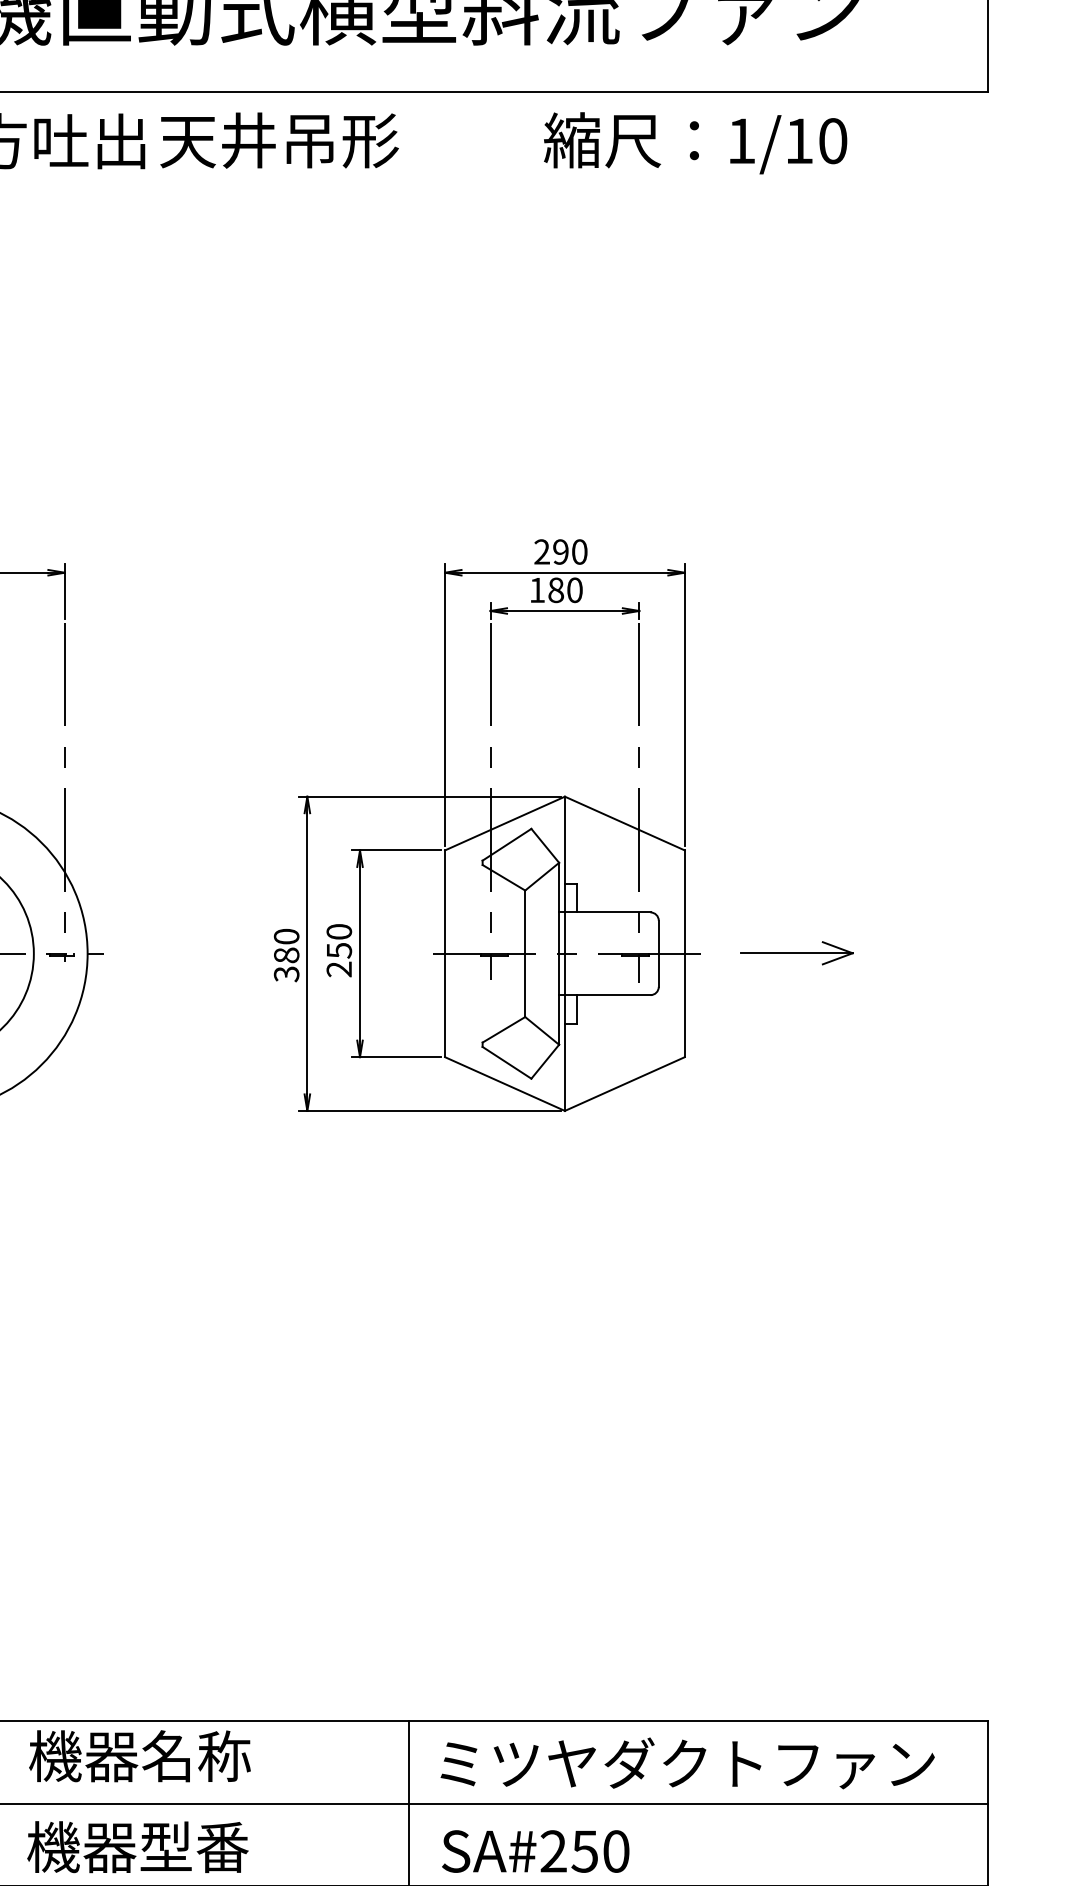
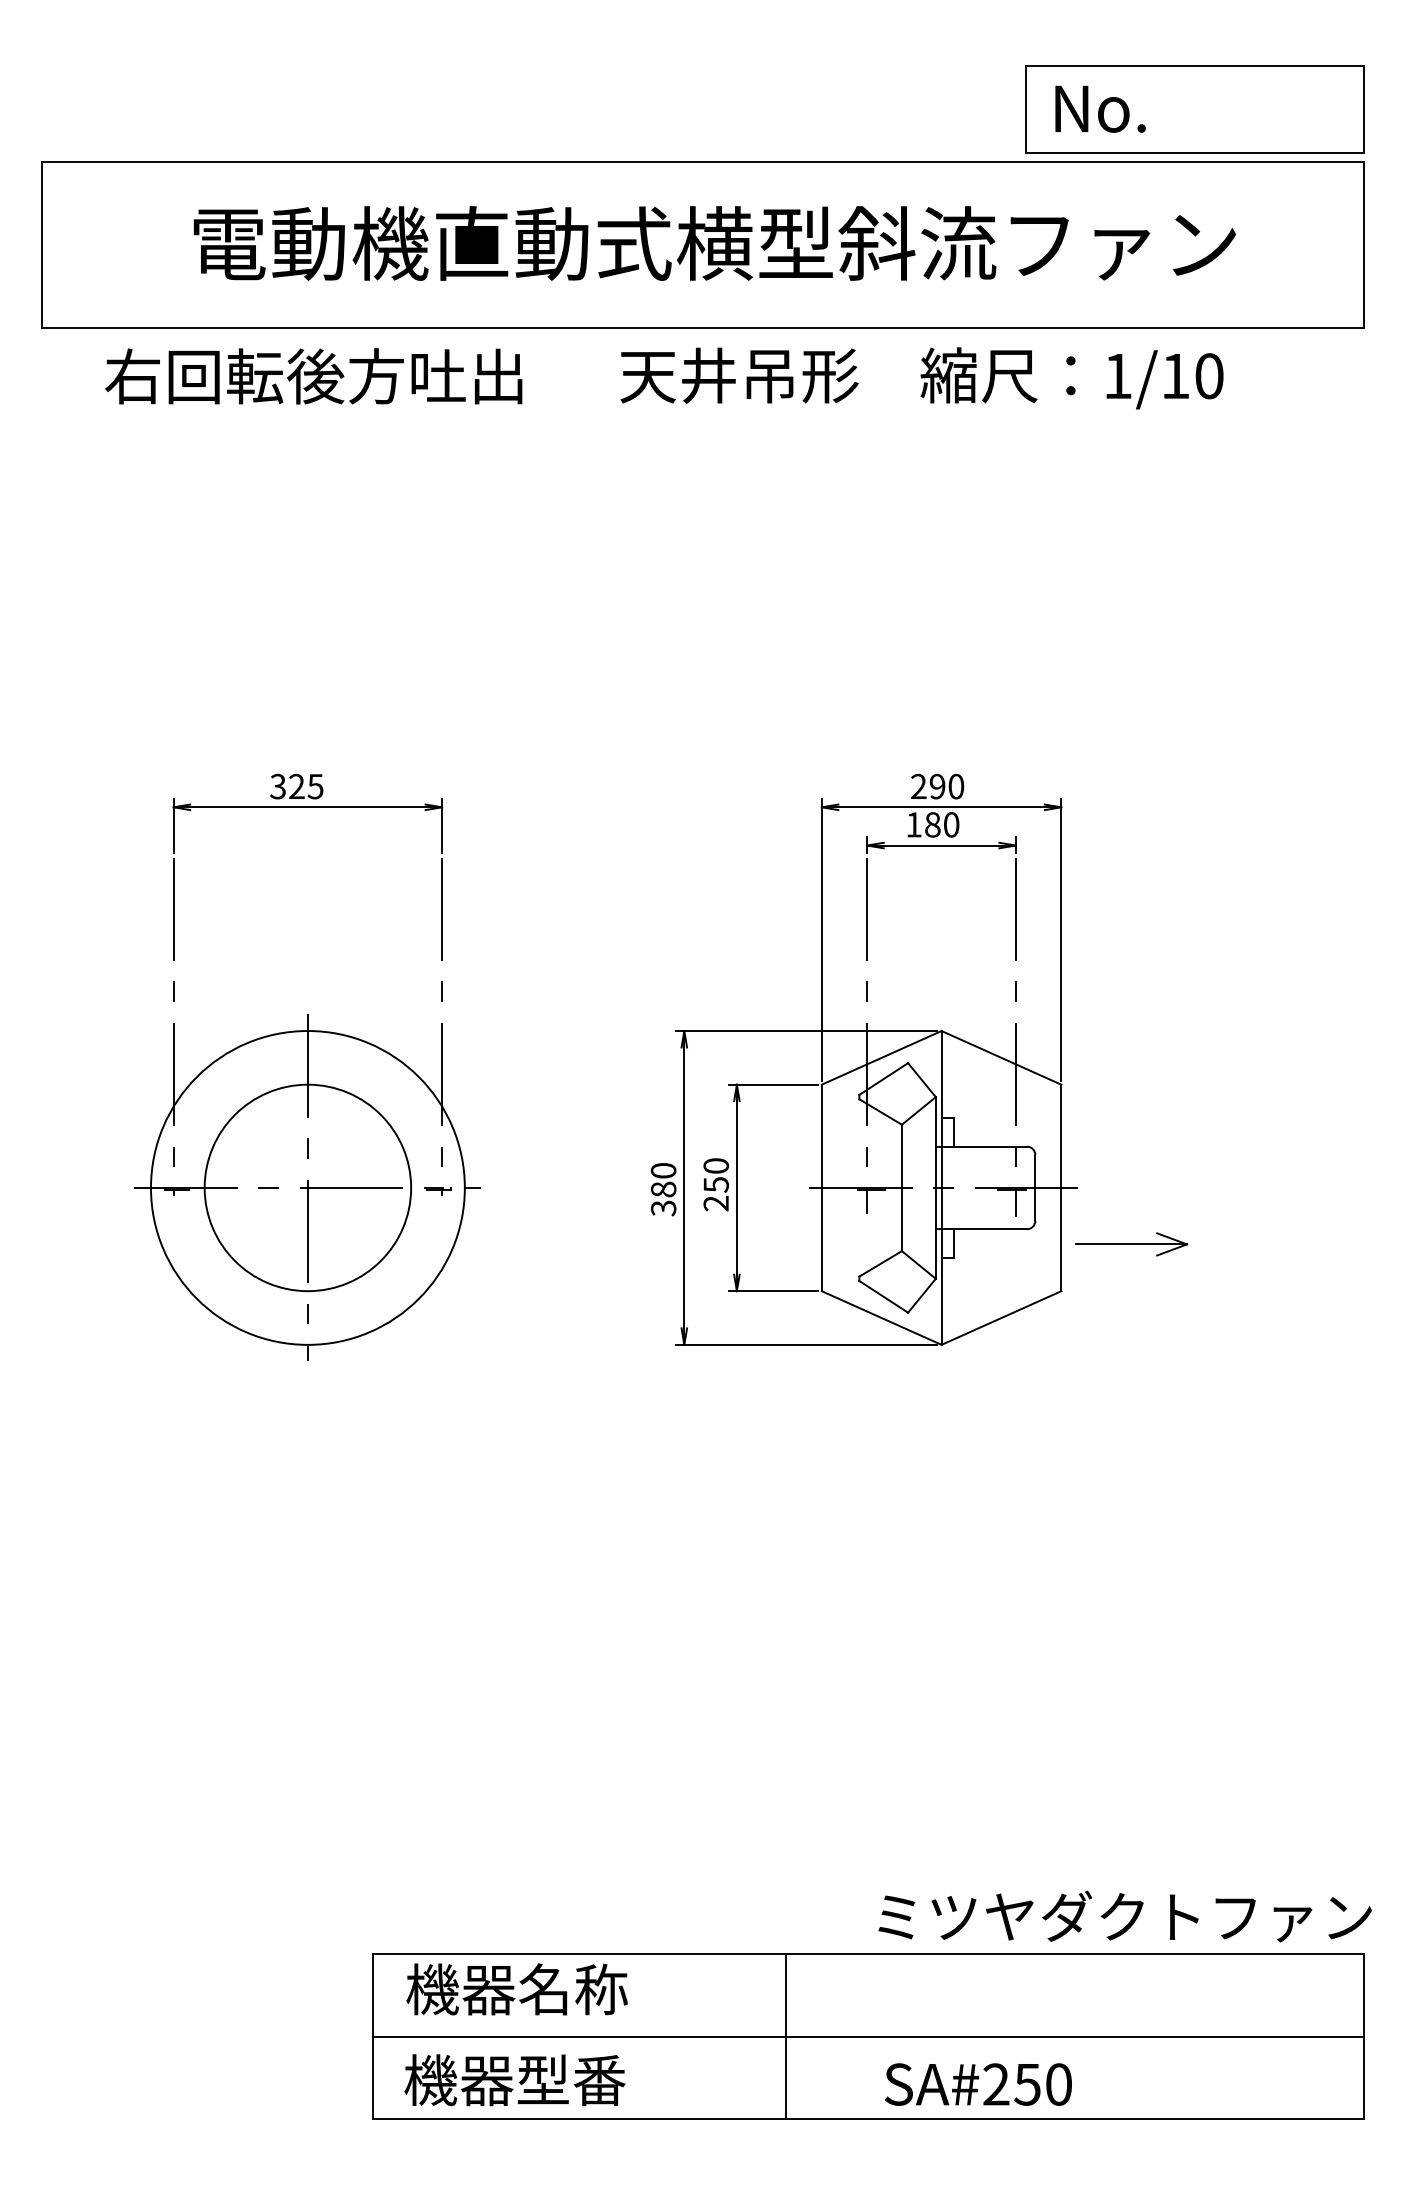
text: (279, 140) -> (739, 375), moved
part: (797, 953) -> (1131, 1244), moved
text: (687, 1763) -> (1124, 1916), moved
text: (534, 1851) -> (977, 2084), moved

